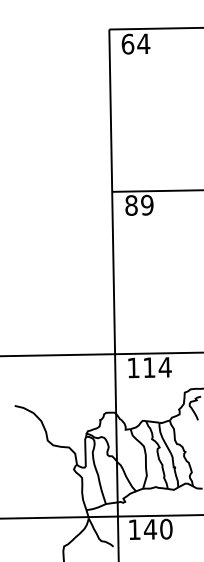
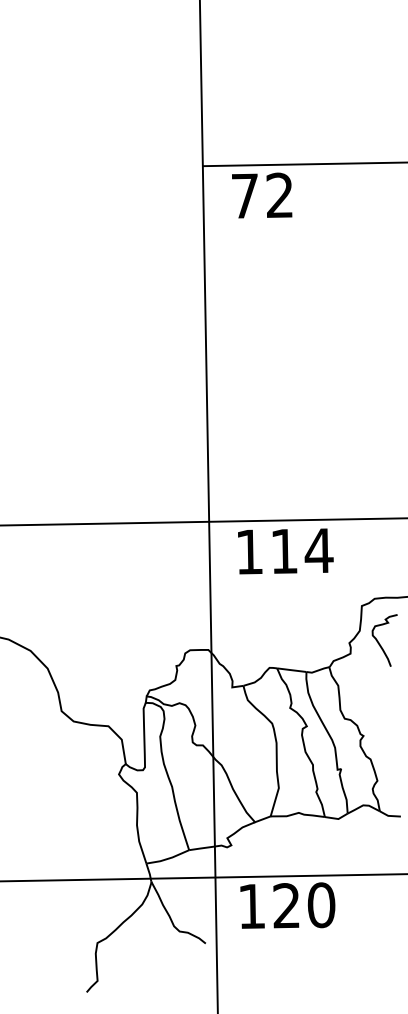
text: (139, 205) -> (262, 196), 89 -> 72
text: (150, 529) -> (286, 905), 140 -> 120

